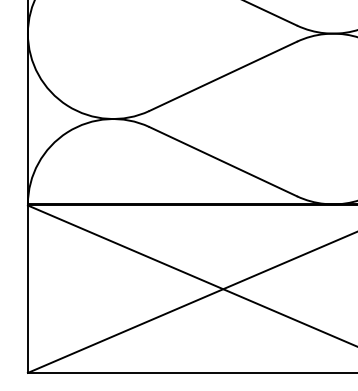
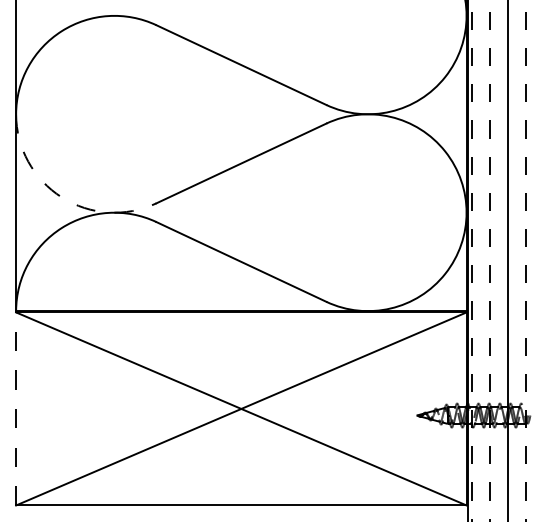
arc: (67, 105) -> (61, 197), solid -> dashed
line: (28, 288) -> (16, 408), solid -> dashed

